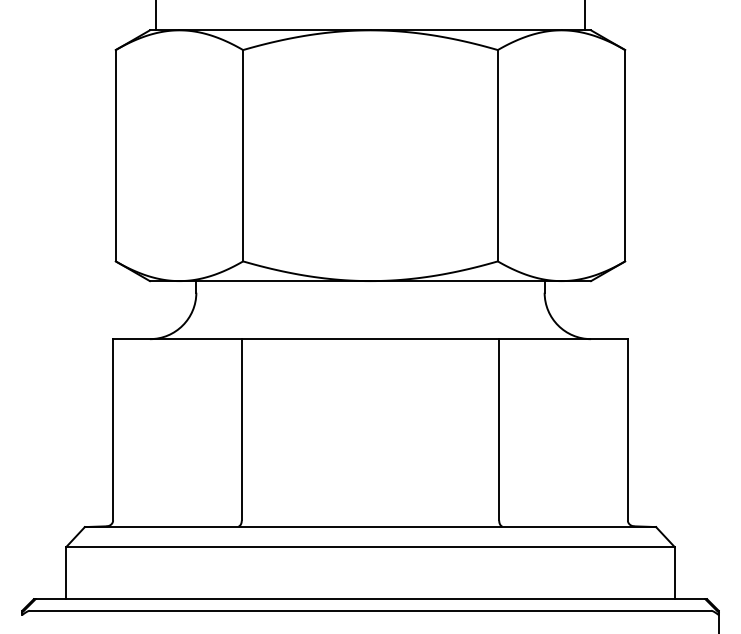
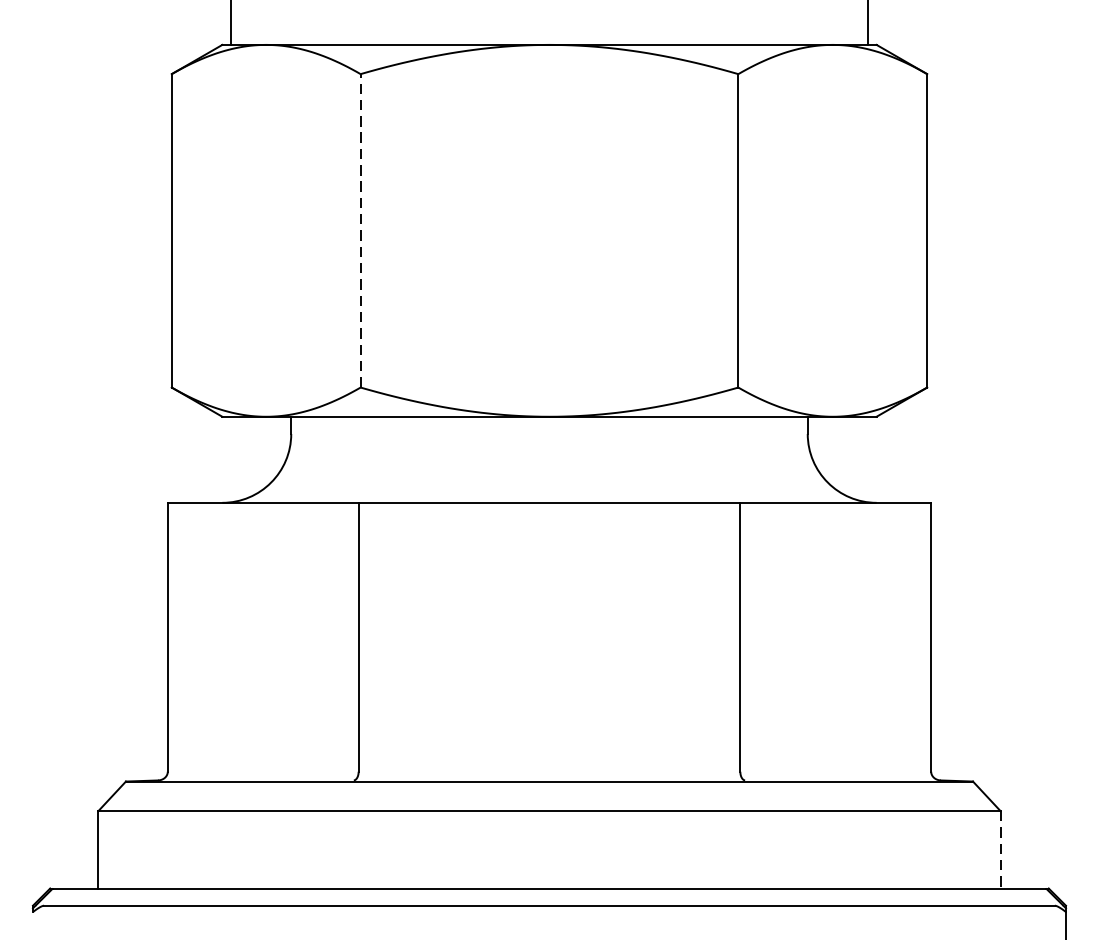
line: (243, 155) -> (361, 230), solid -> dashed
line: (674, 573) -> (1000, 850), solid -> dashed

